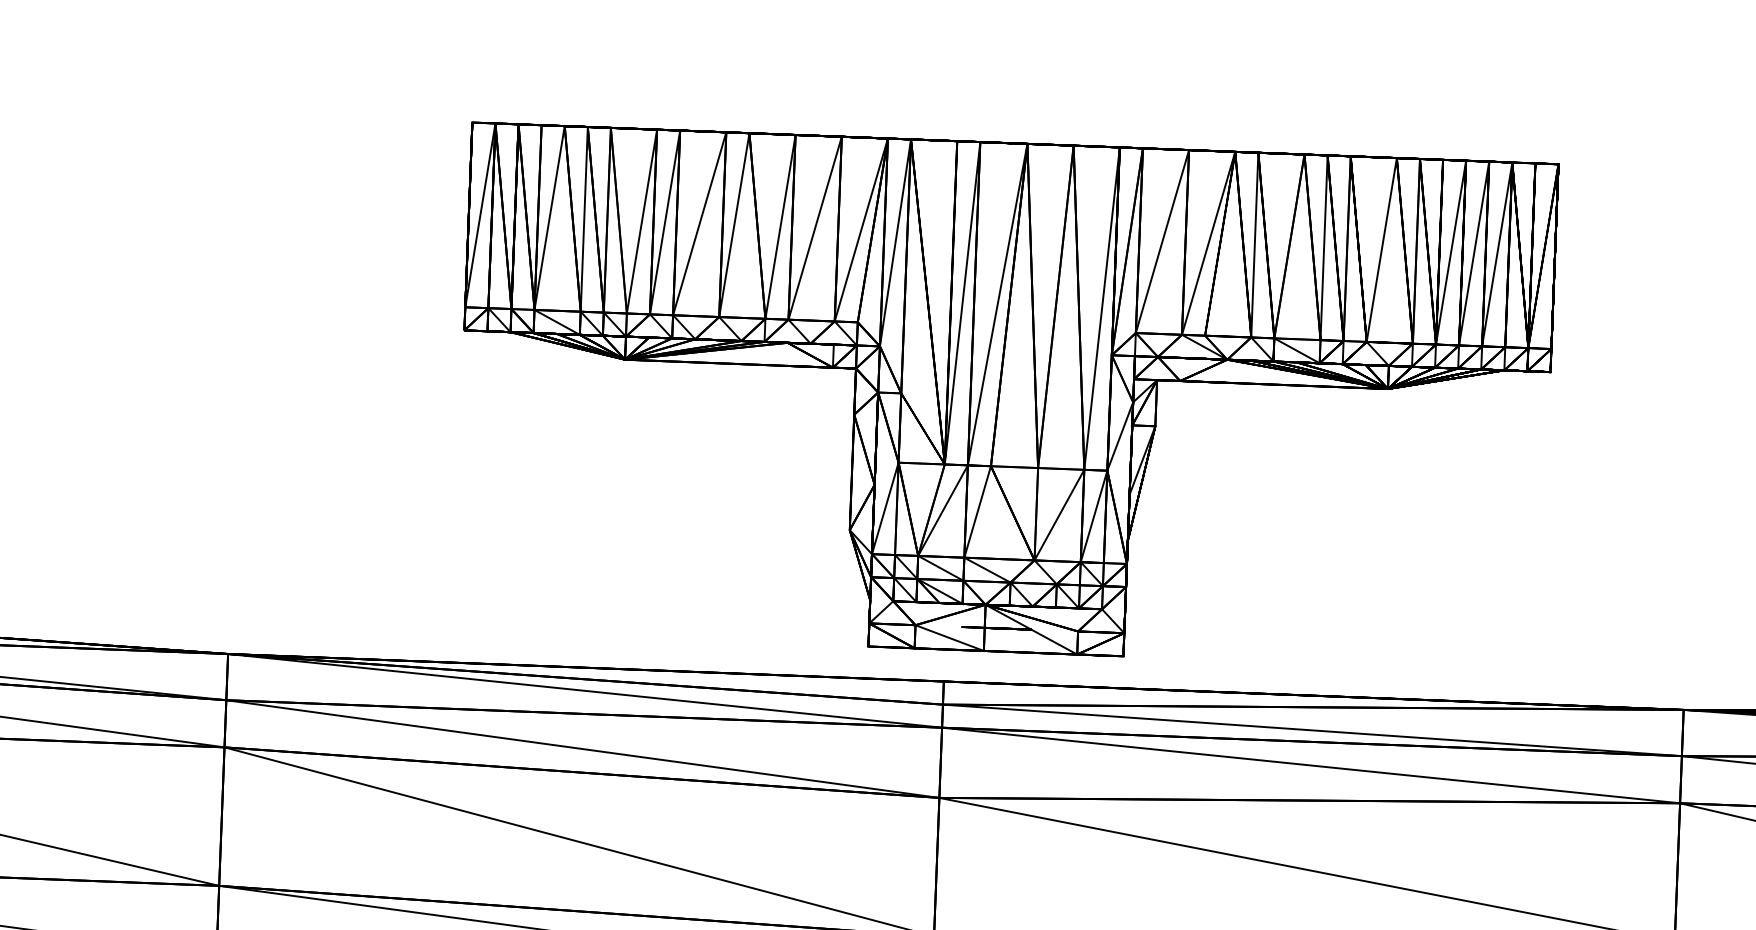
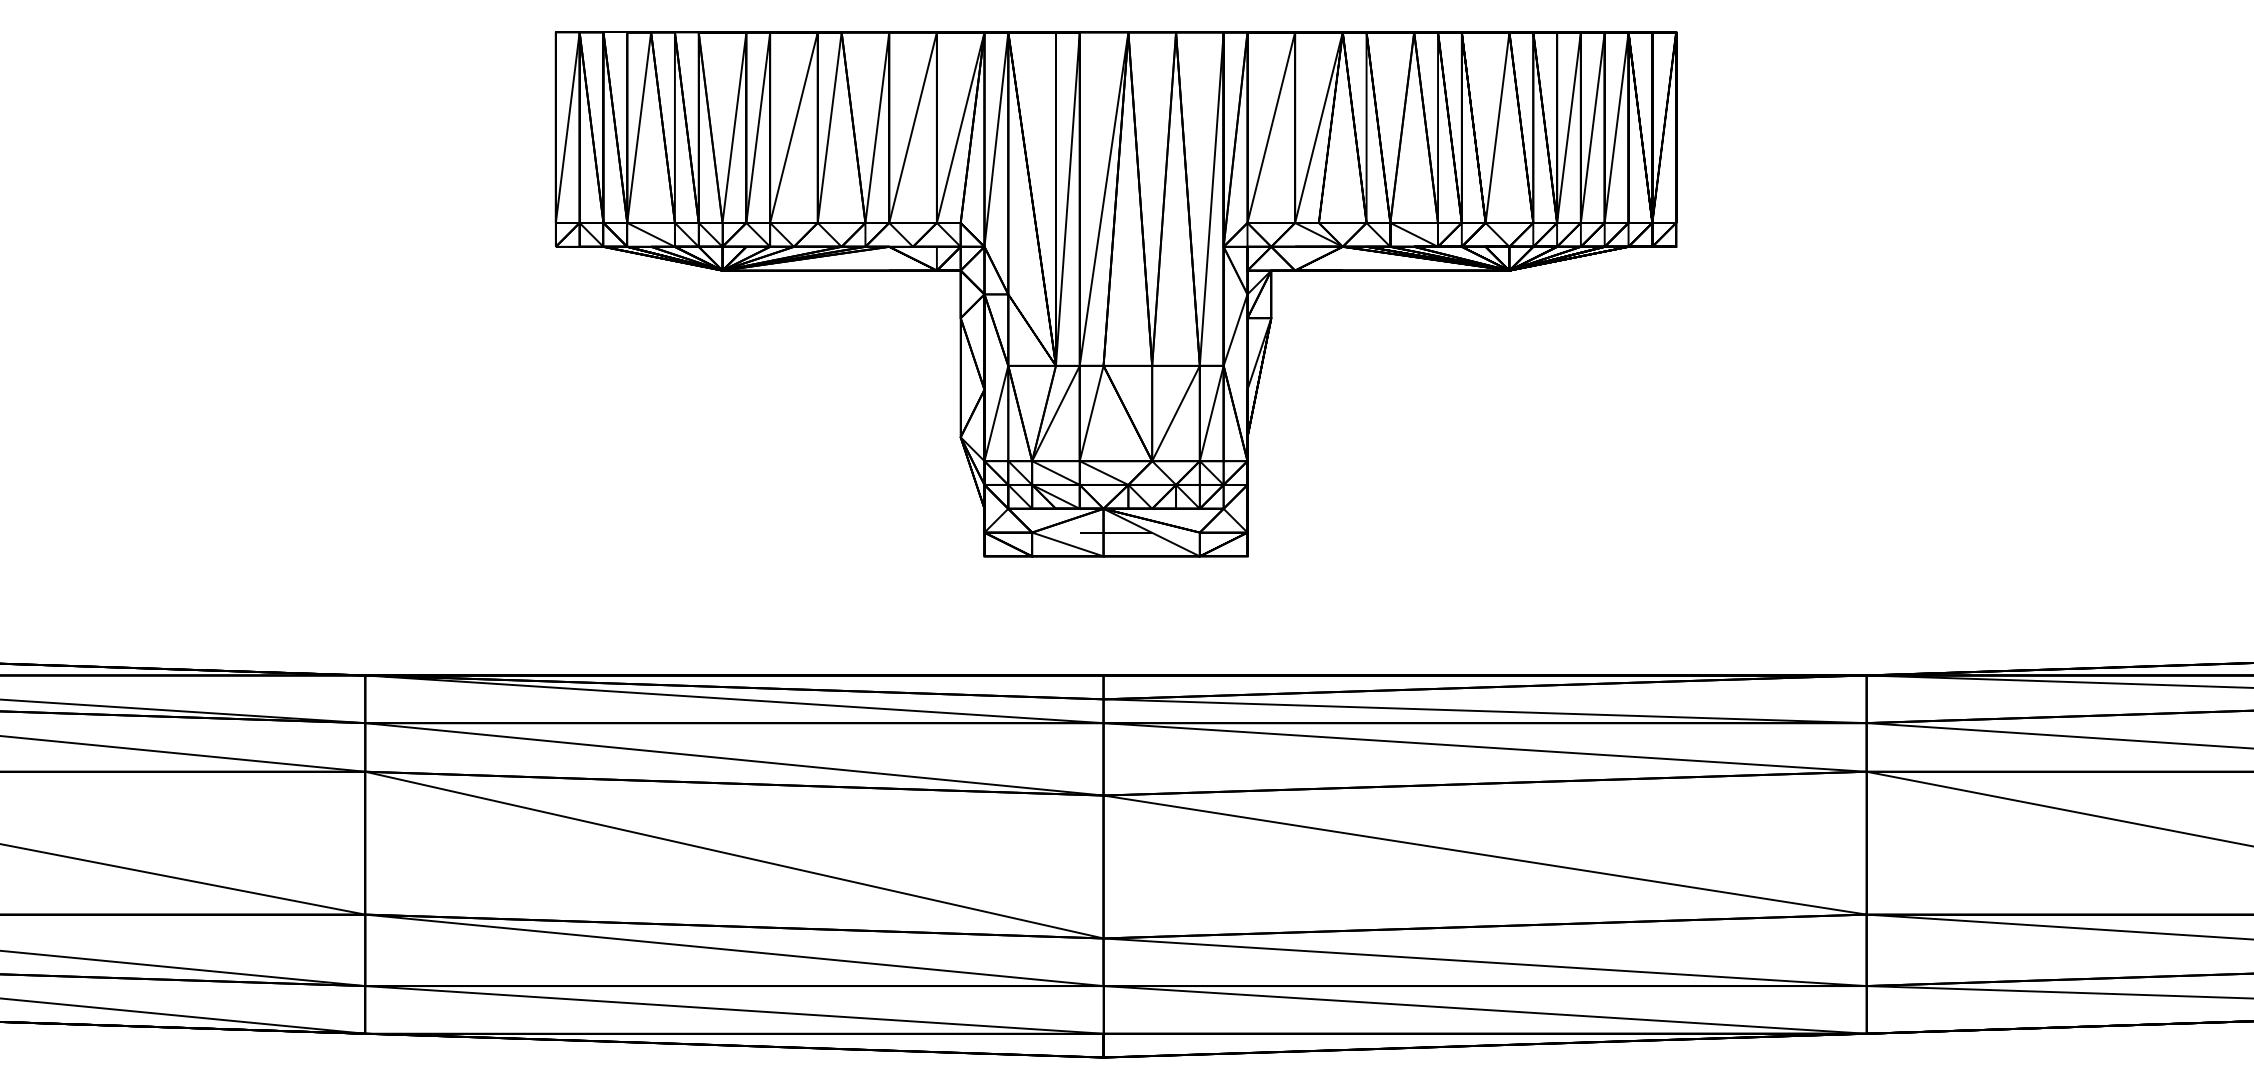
part: (1005, 397) -> (1115, 294), moved

